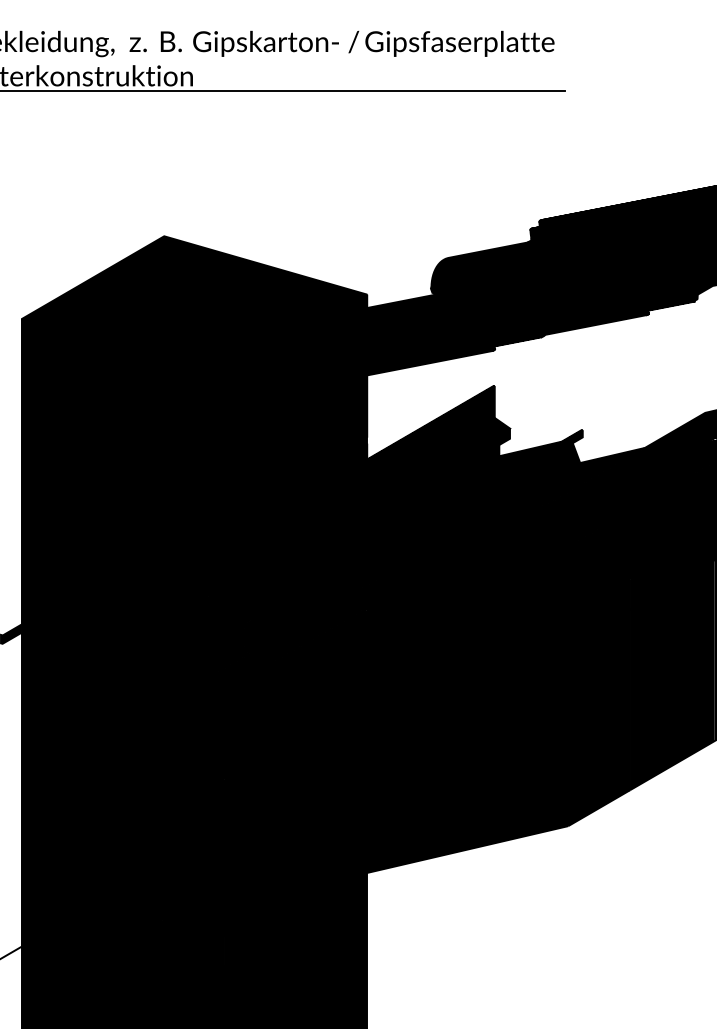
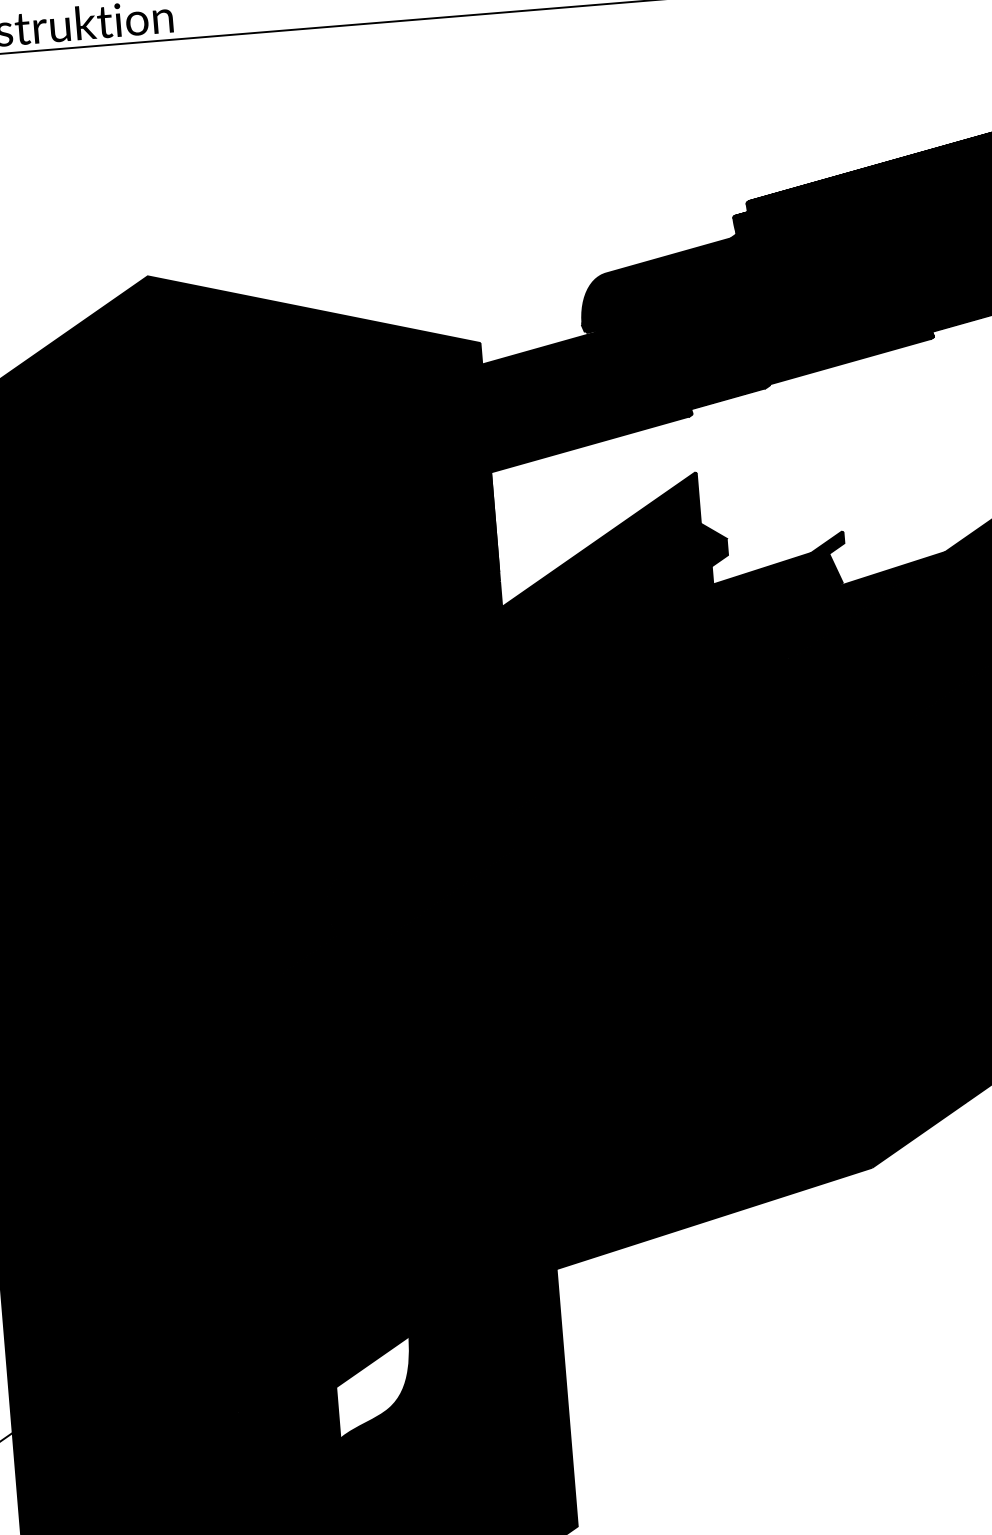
fill: (248, 937) -> (374, 1388), removed

